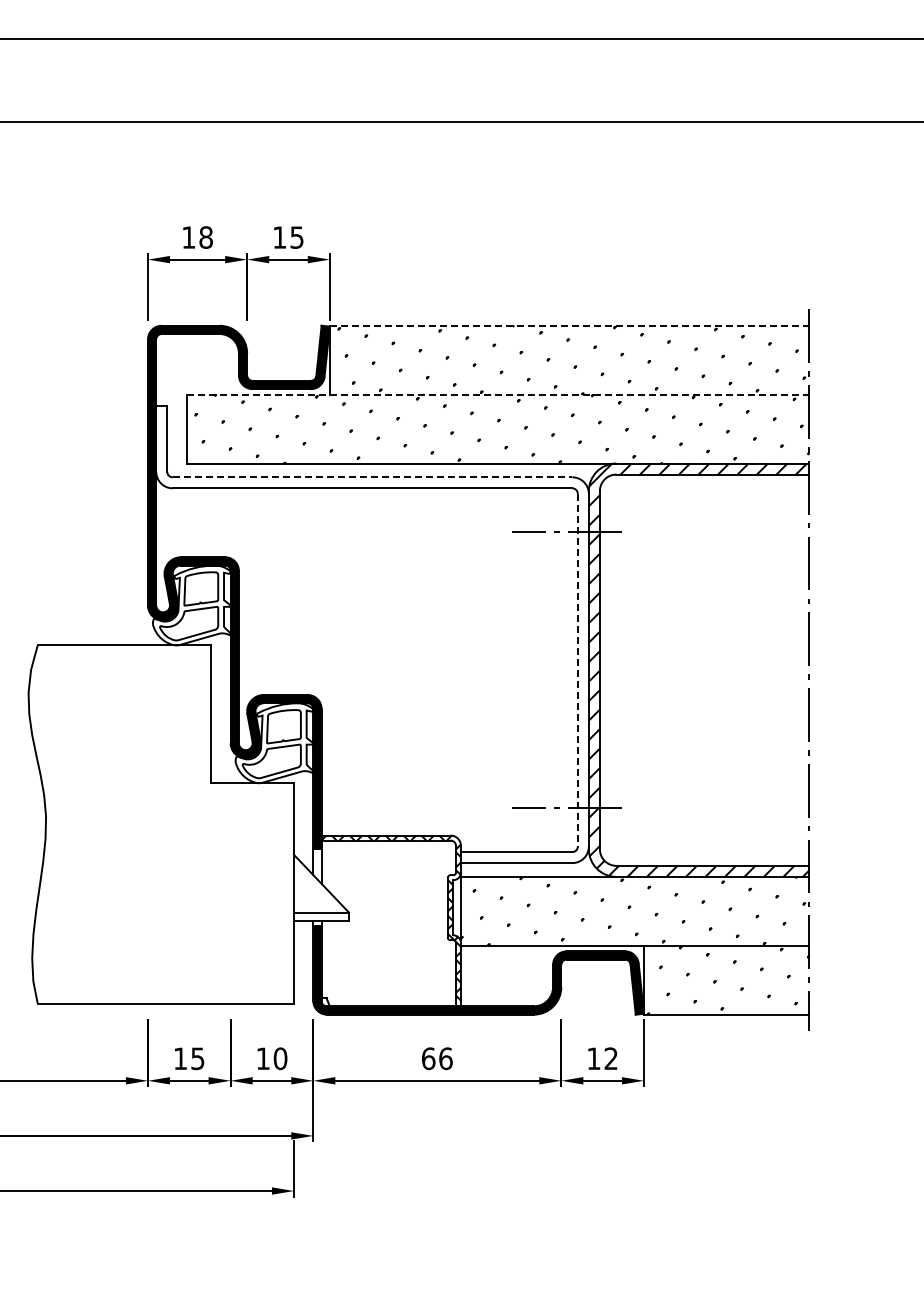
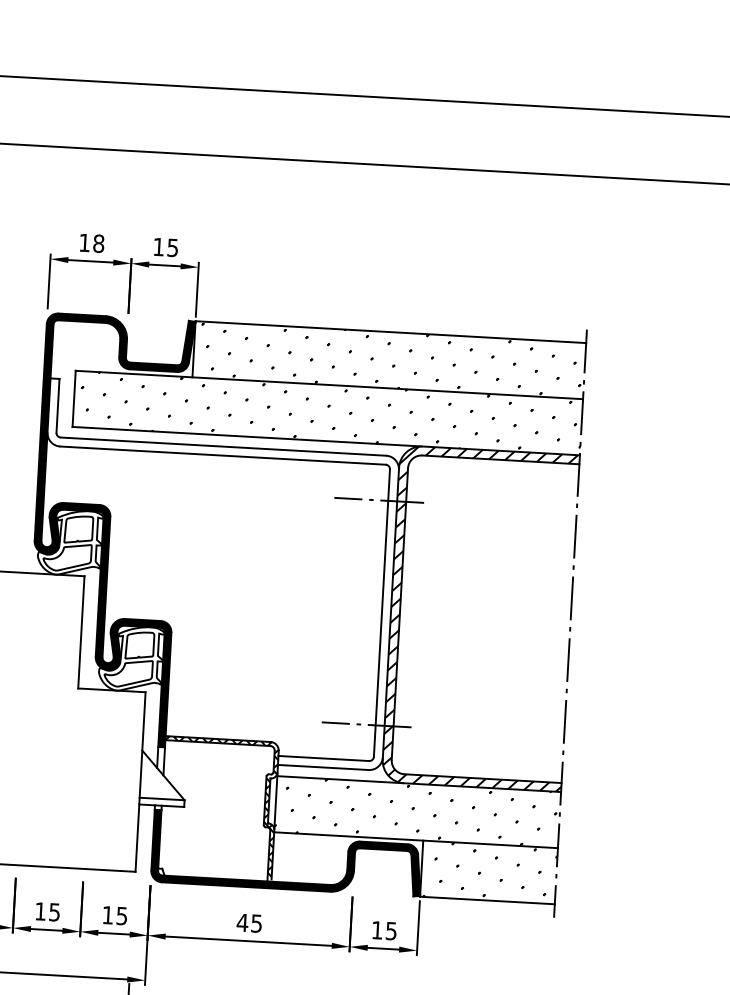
line: (569, 325) -> (390, 331), dashed -> solid
line: (498, 394) -> (329, 384), dashed -> solid
line: (372, 477) -> (223, 446), dashed -> solid
line: (577, 670) -> (381, 613), dashed -> solid
text: (280, 1058) -> (122, 915), 10 -> 15
text: (436, 1058) -> (249, 922), 66 -> 45
text: (610, 1058) -> (390, 930), 12 -> 15

